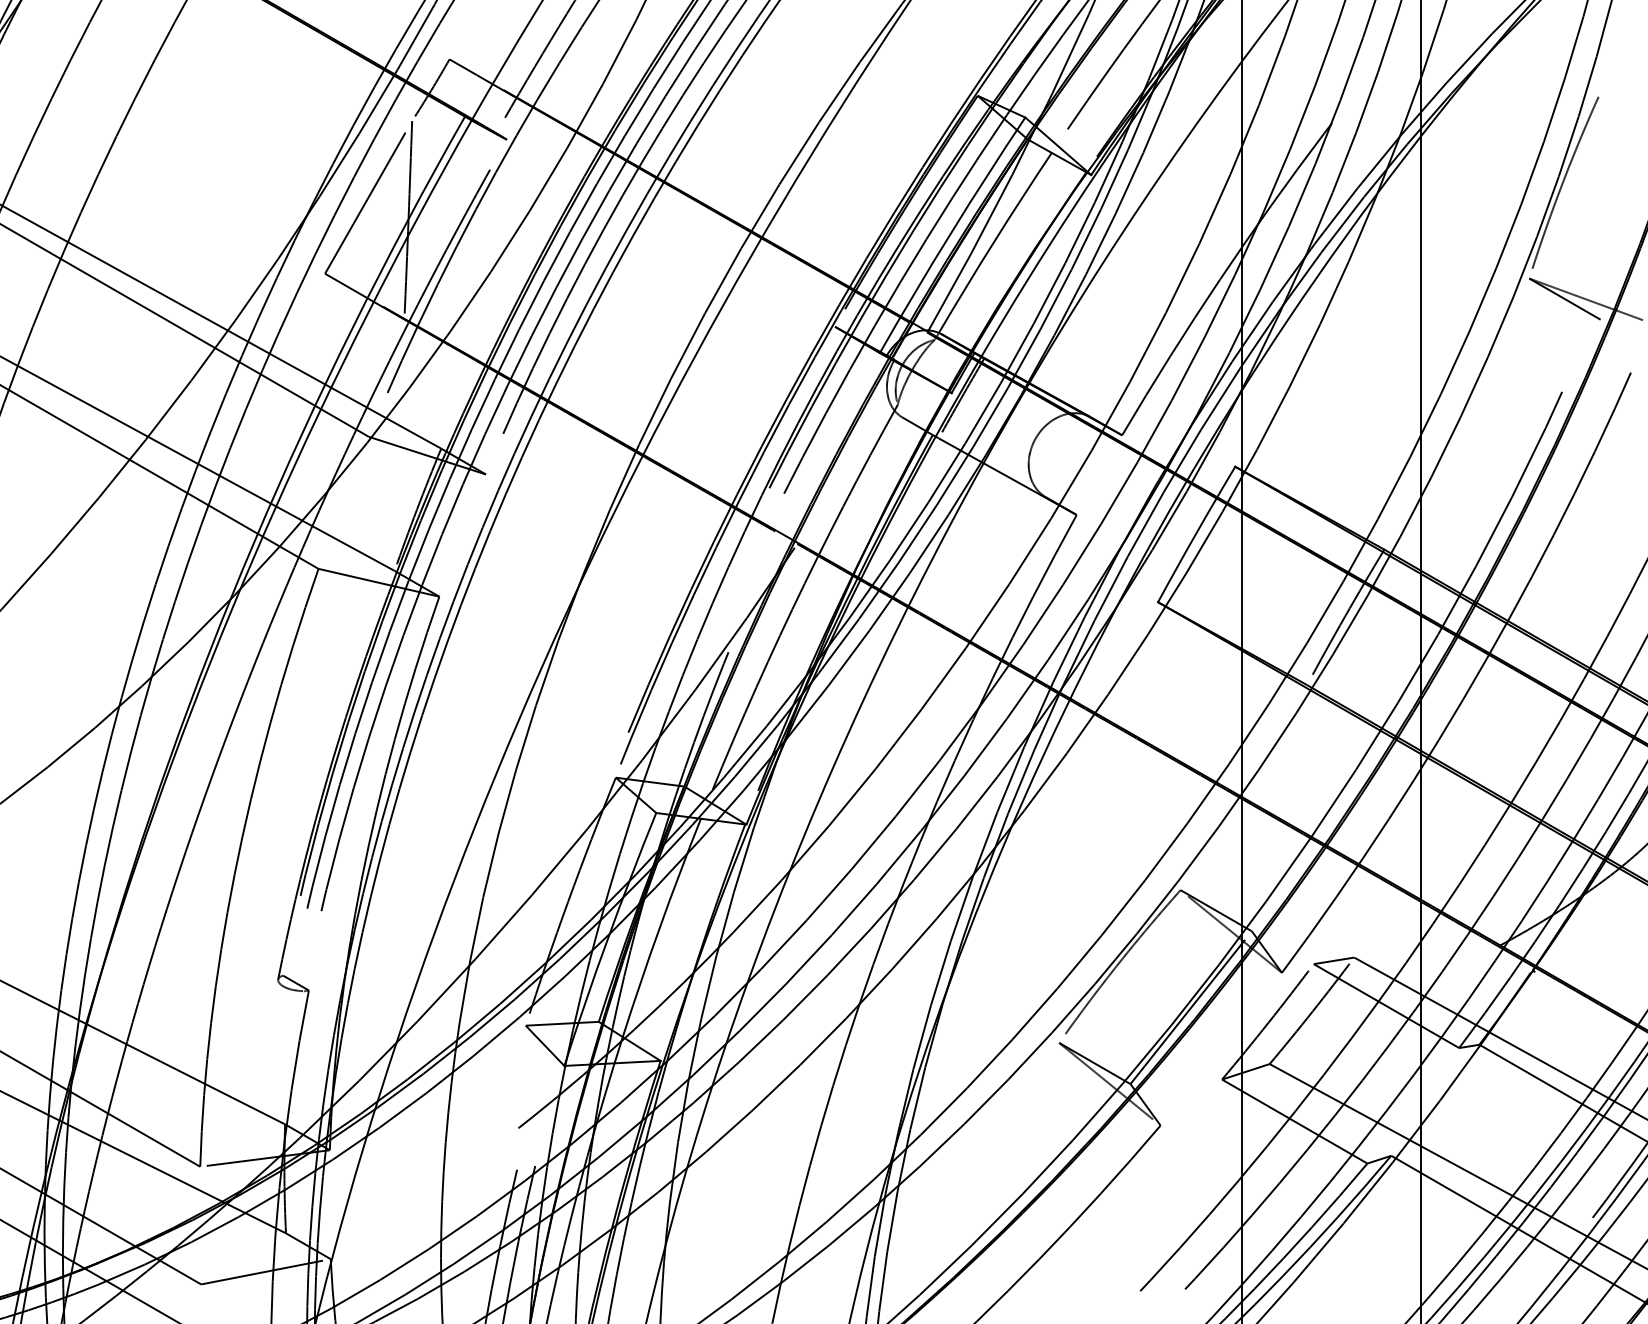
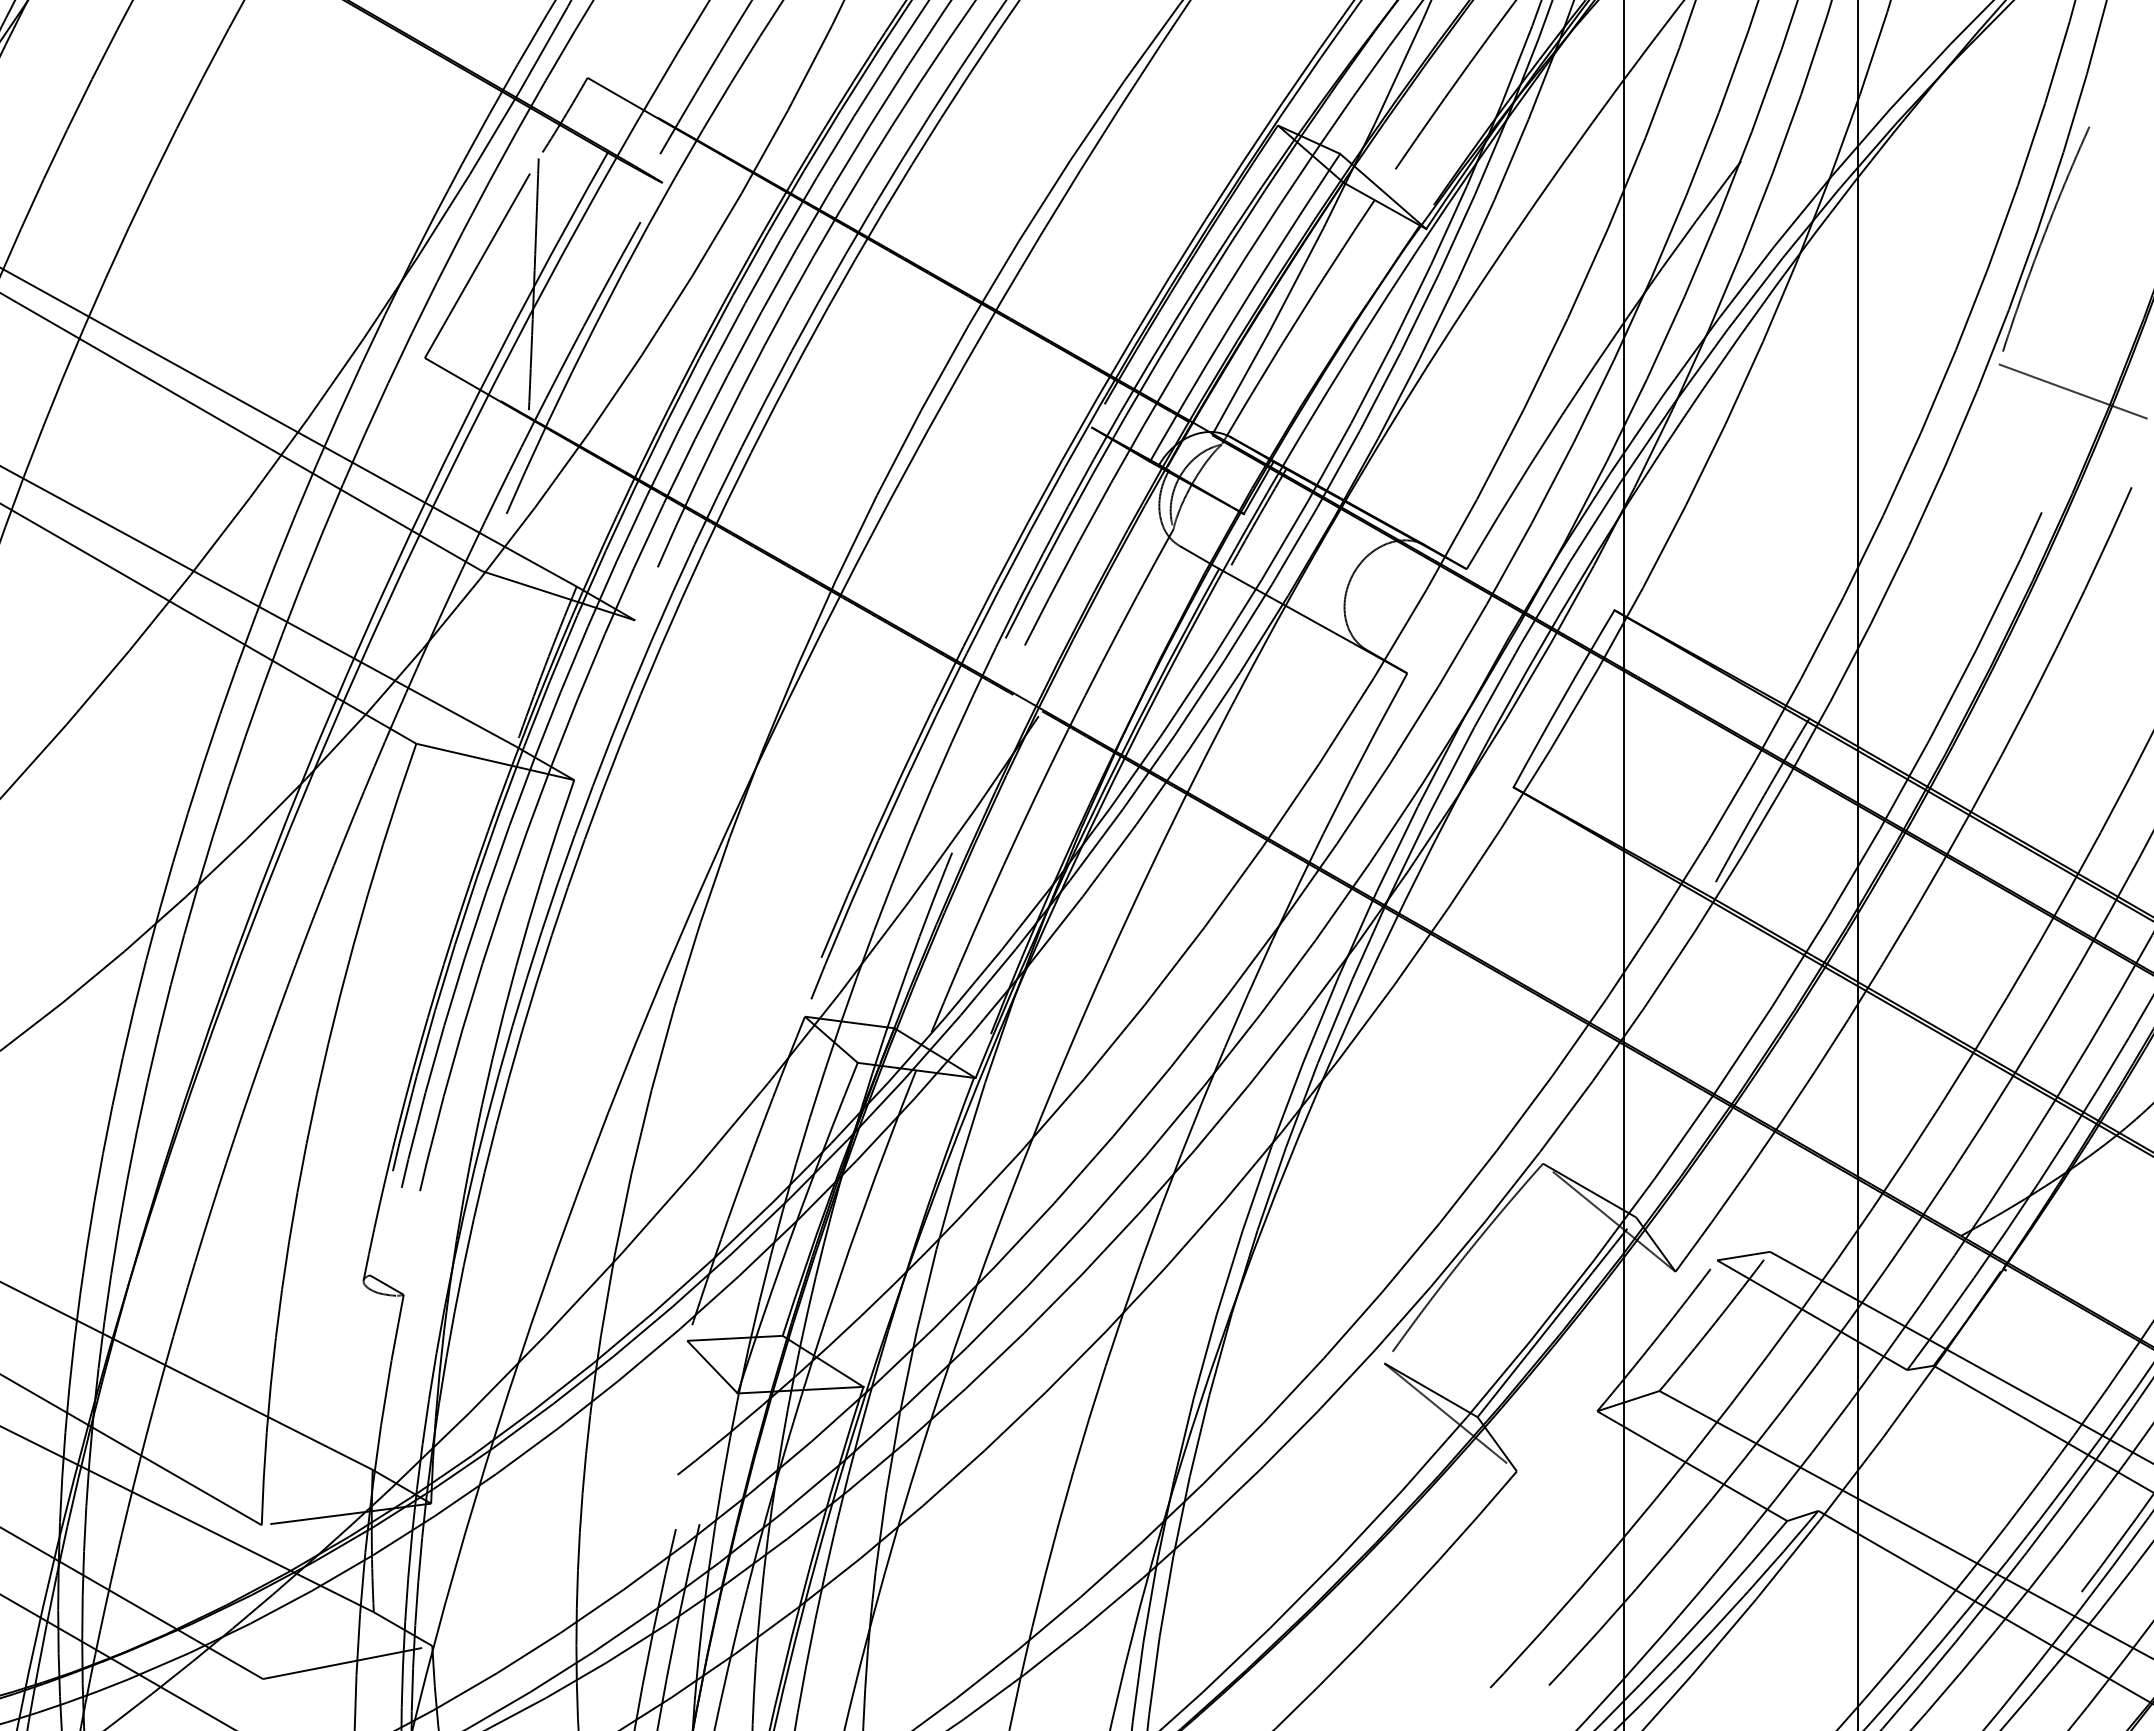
line: (1564, 299) -> (2045, 391), removed

